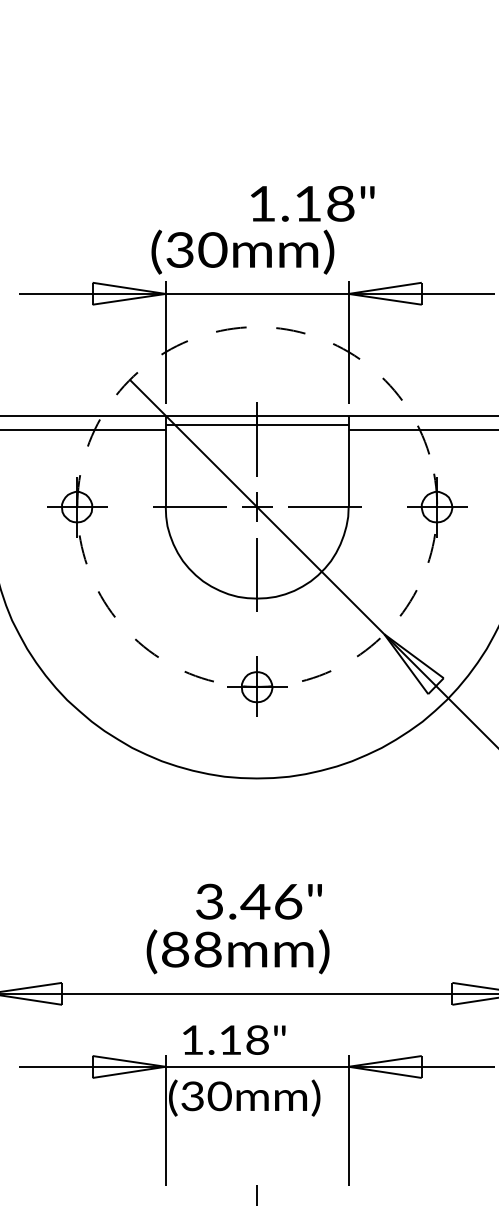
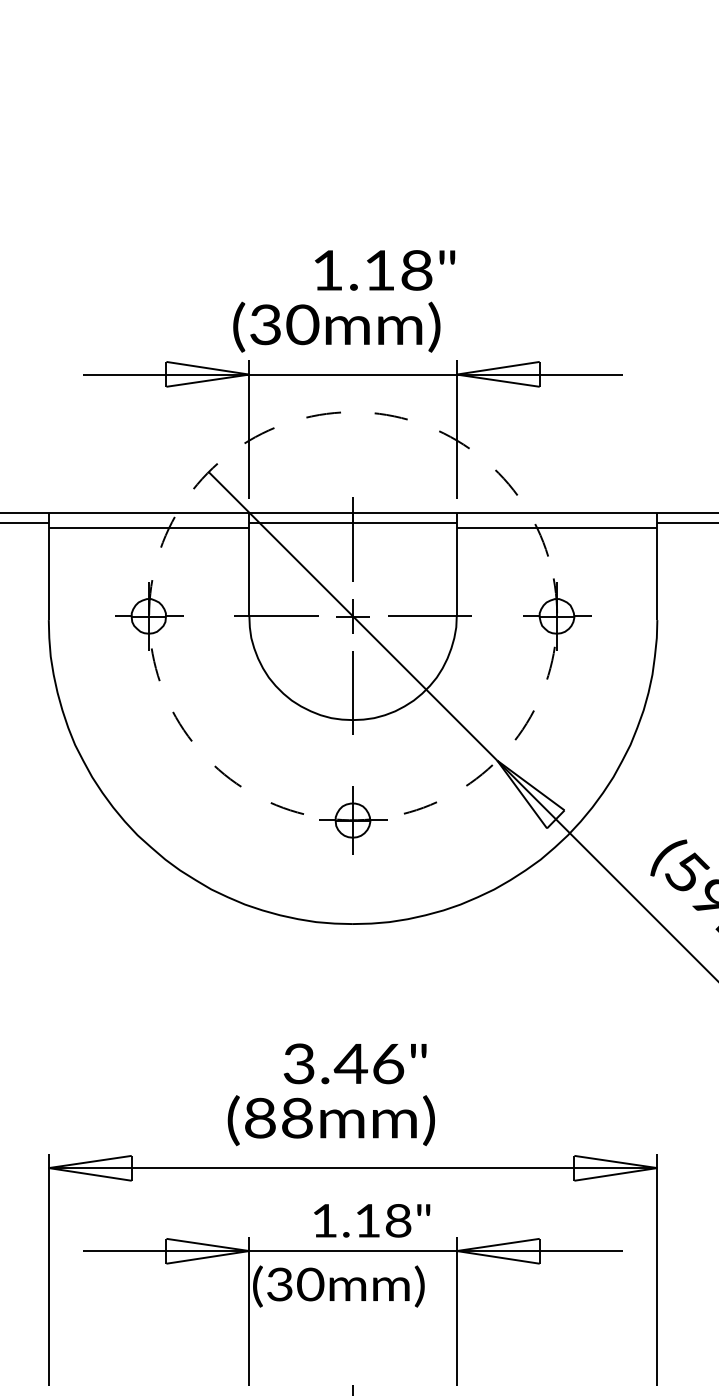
text: (313, 203) -> (385, 270), moved
text: (234, 1039) -> (372, 1220), moved

